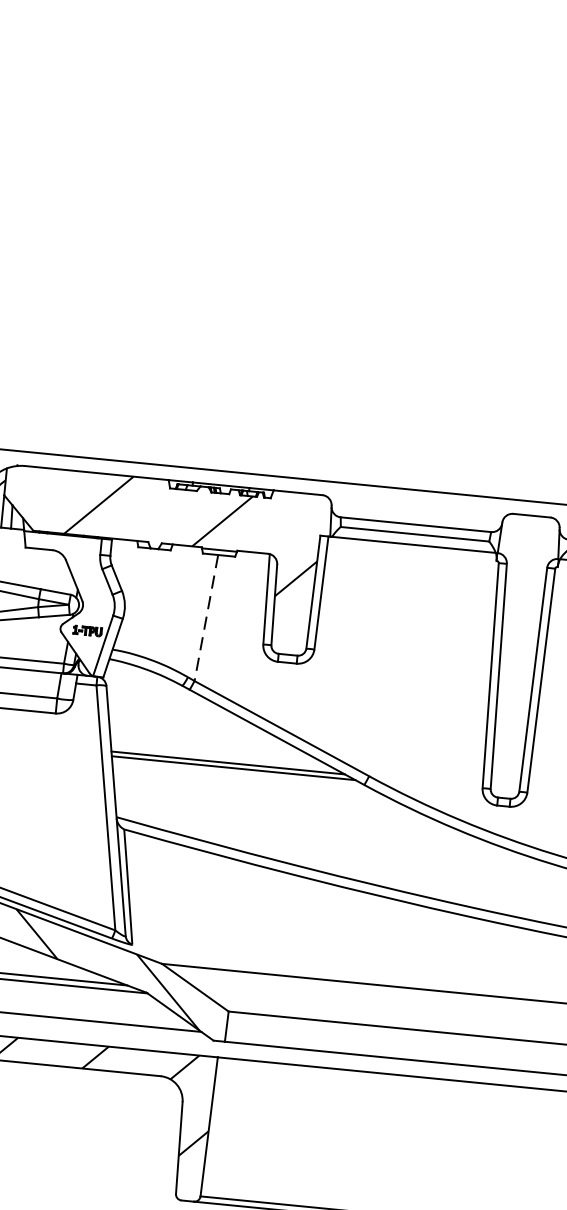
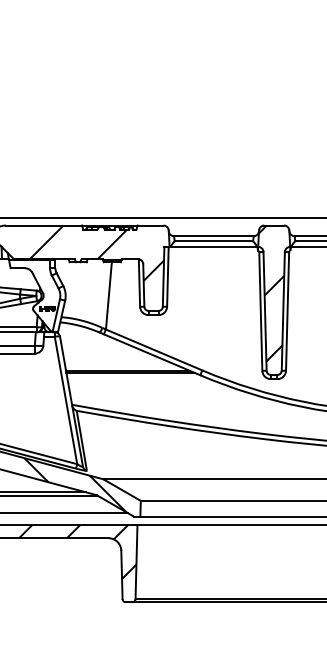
line: (205, 617) -> (108, 295), dashed -> solid
hatch: (514, 643) -> (271, 293), added

